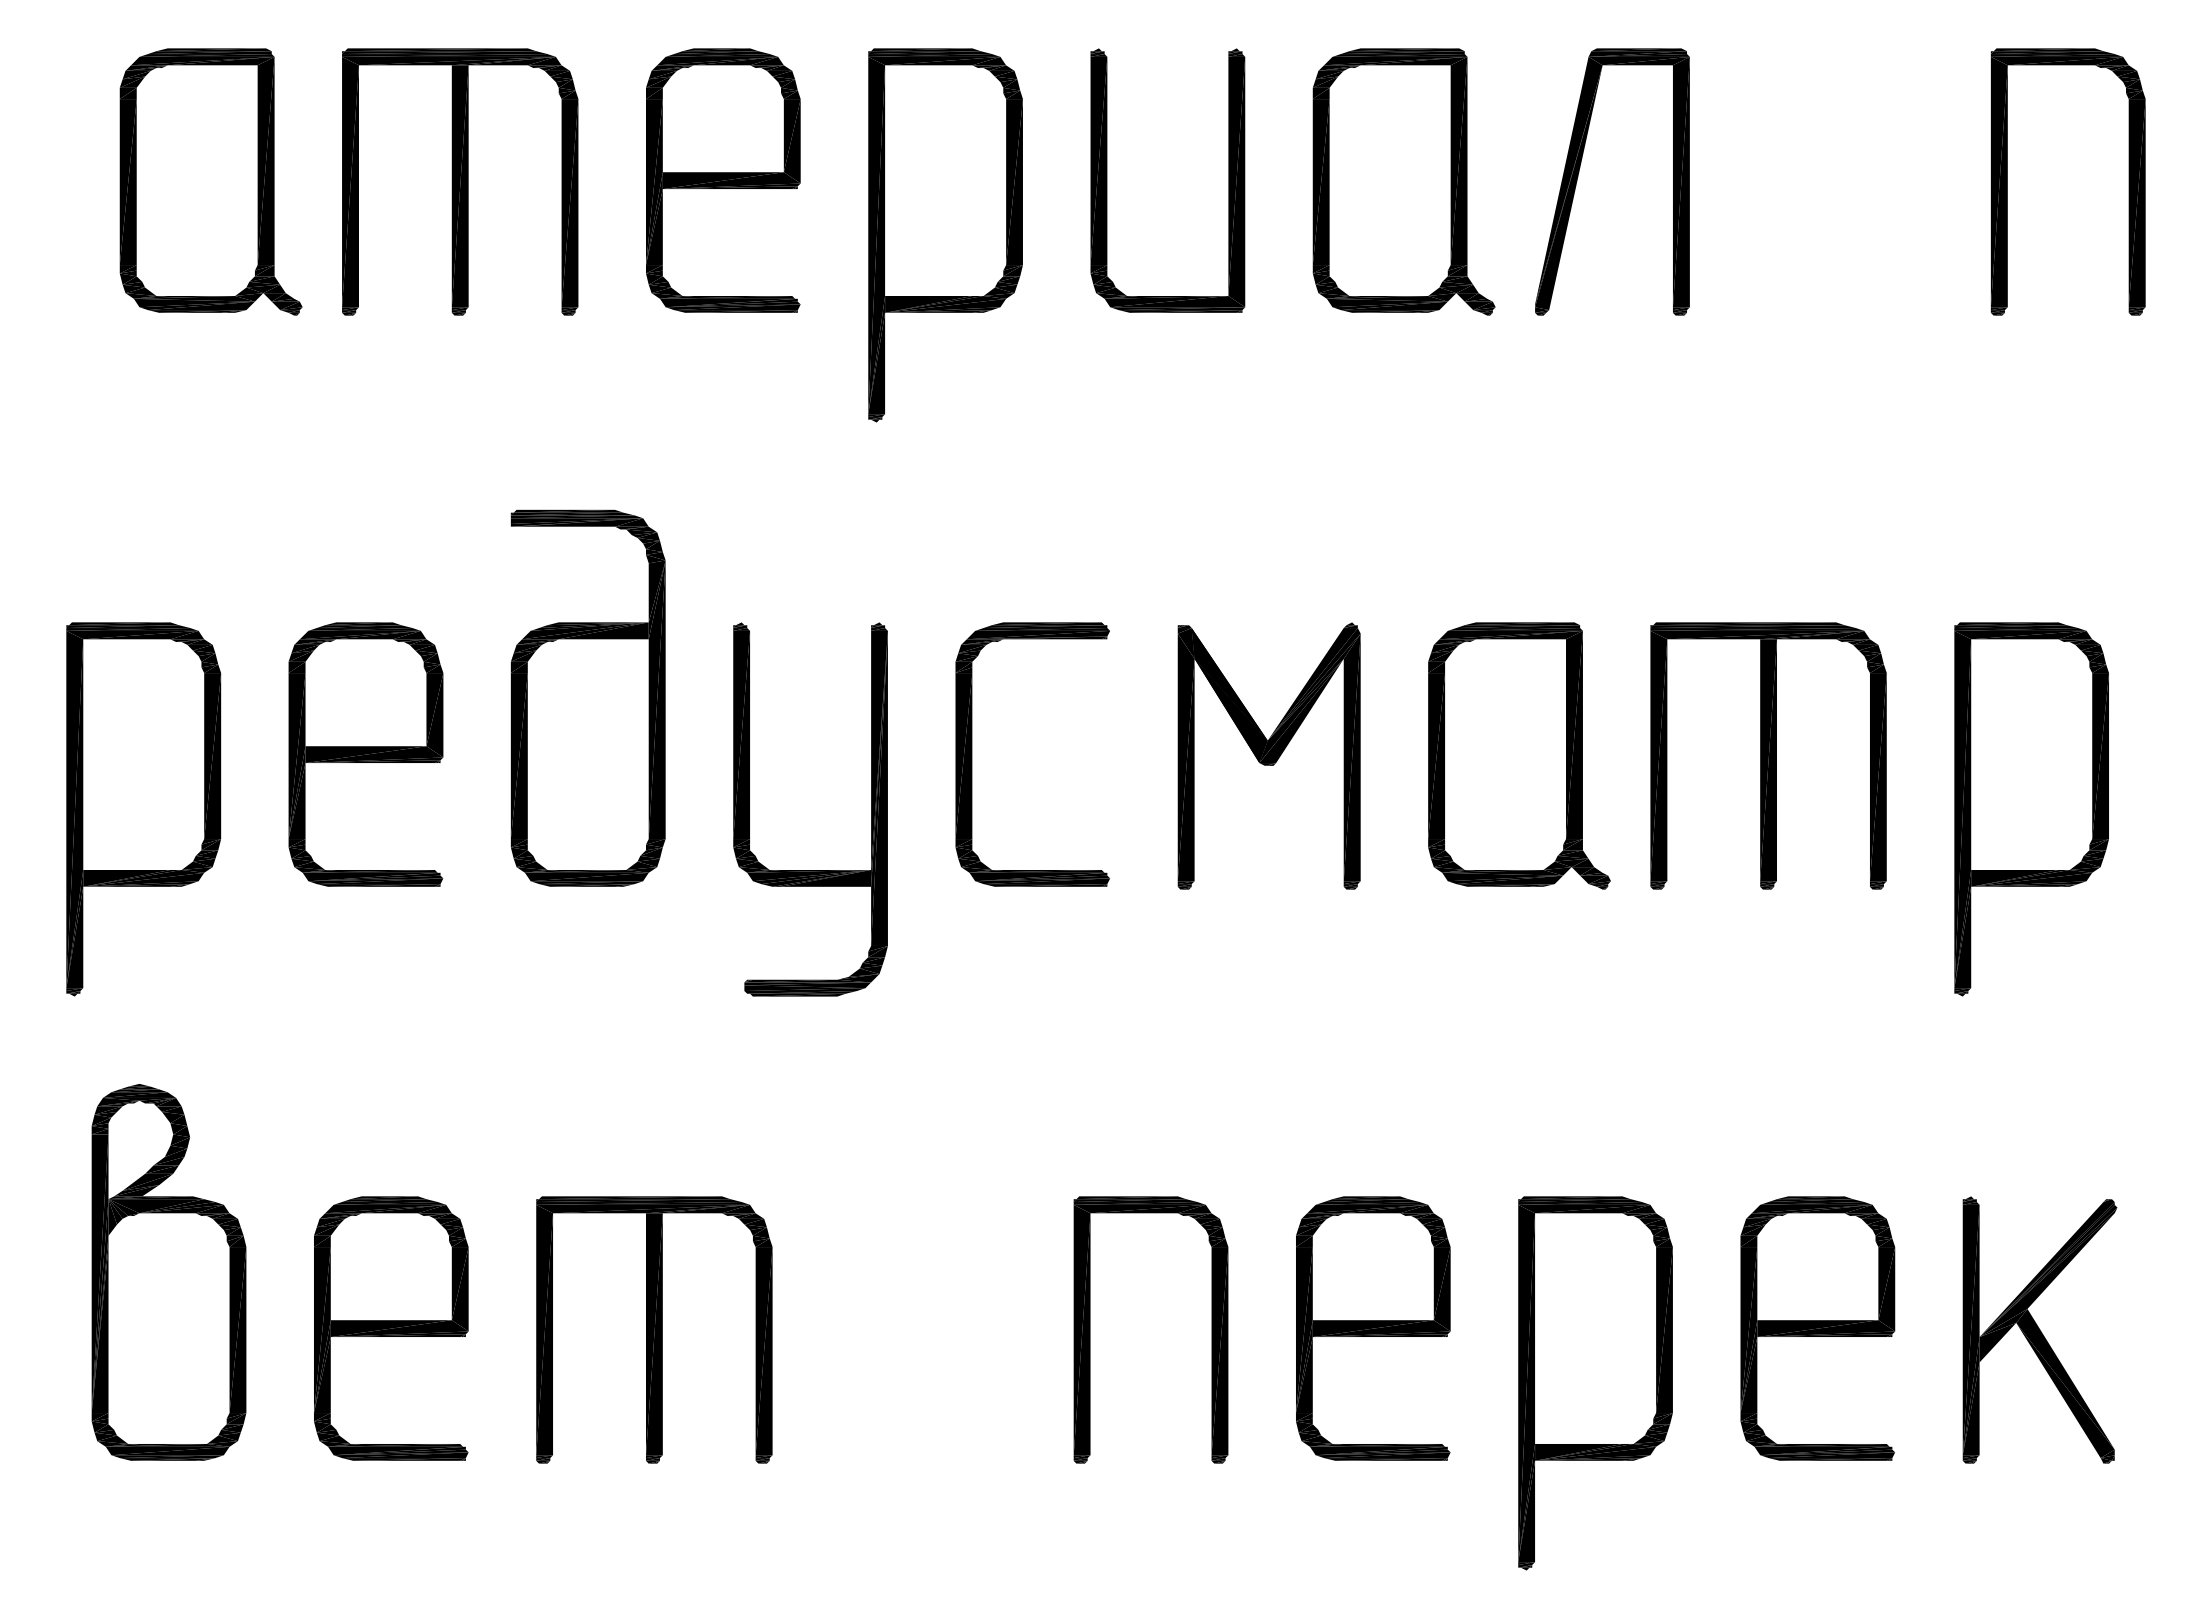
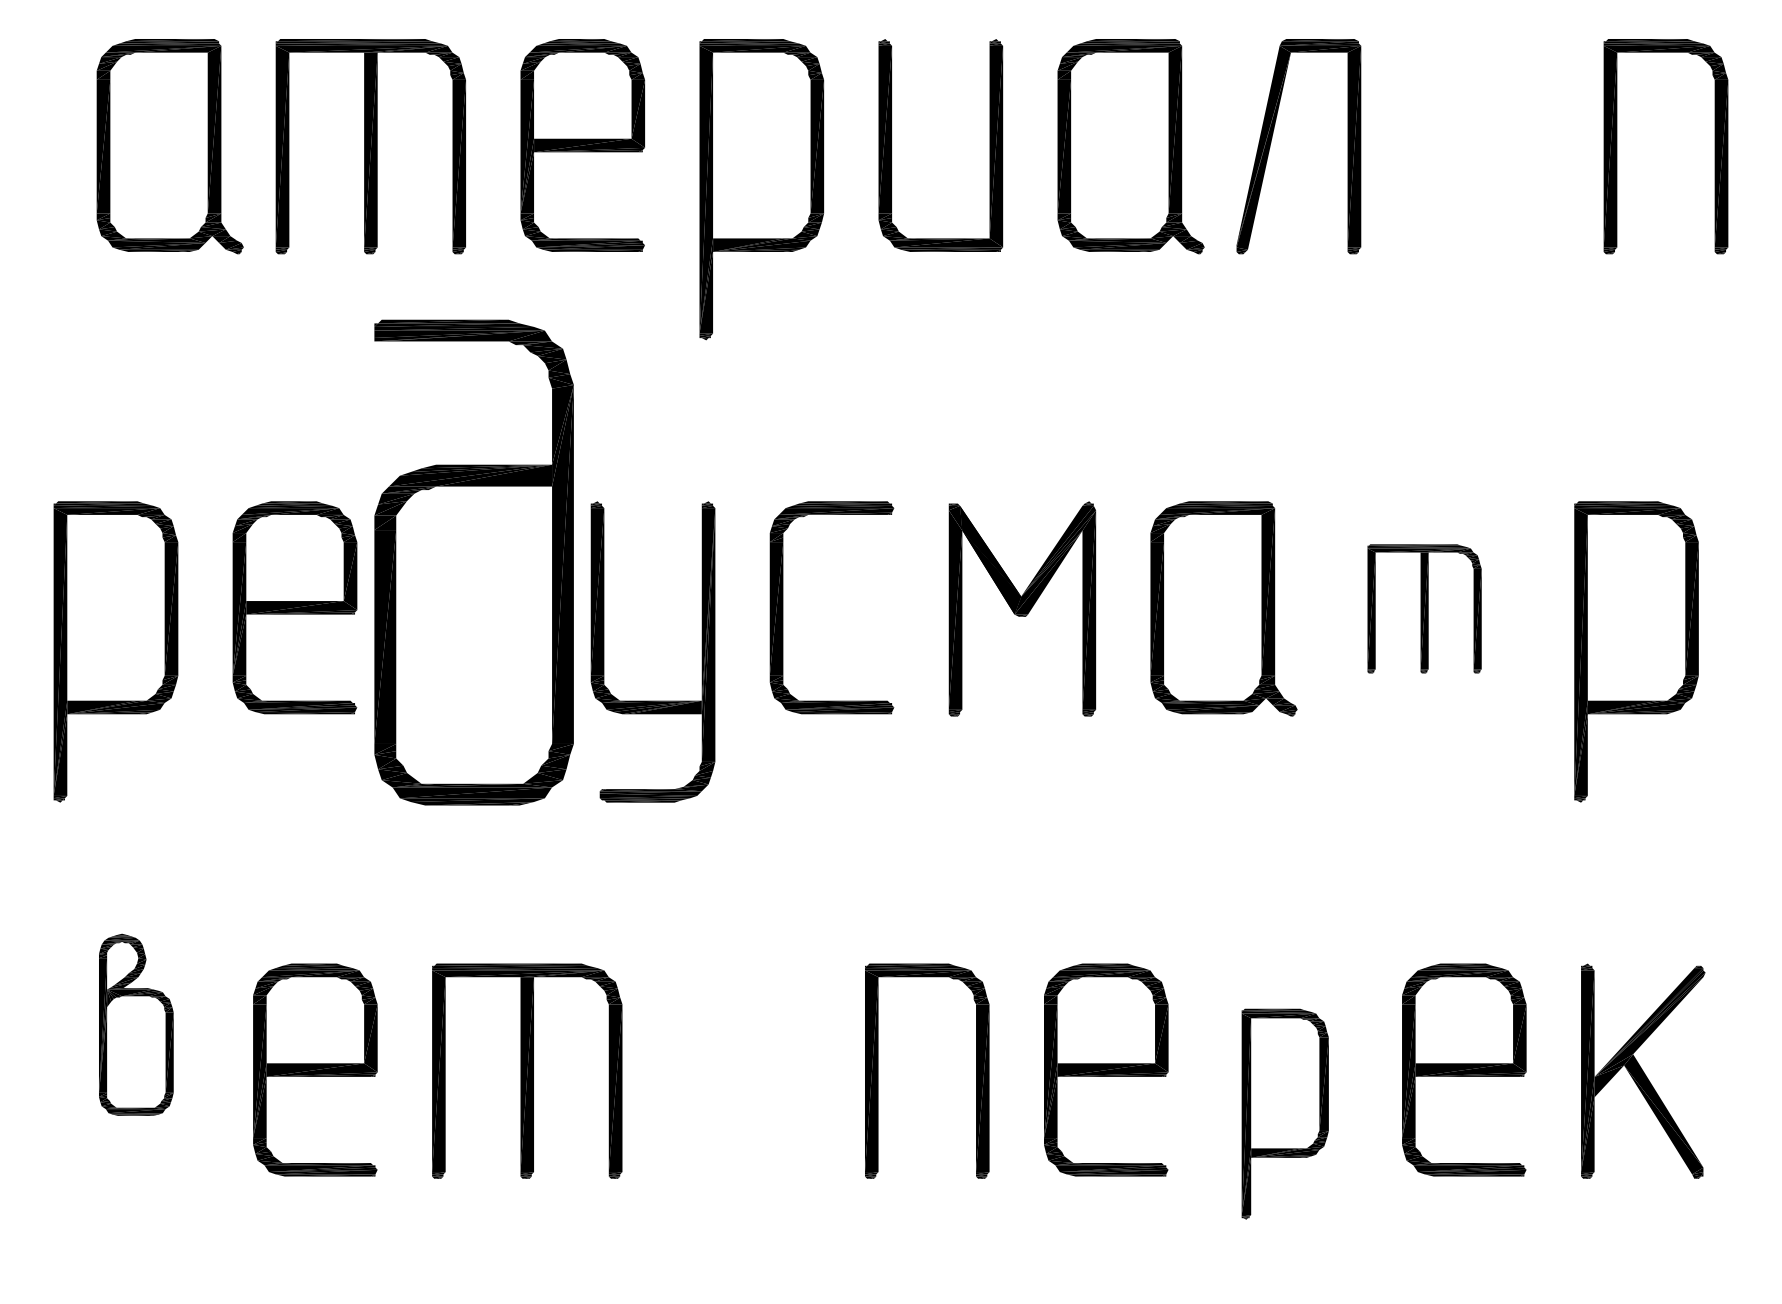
part: (587, 697) -> (473, 561), size x1.6
part: (1768, 755) -> (1424, 608), size x0.6
part: (168, 1272) -> (135, 1024), size x0.6
part: (1595, 1383) -> (1285, 1114), size x0.7

